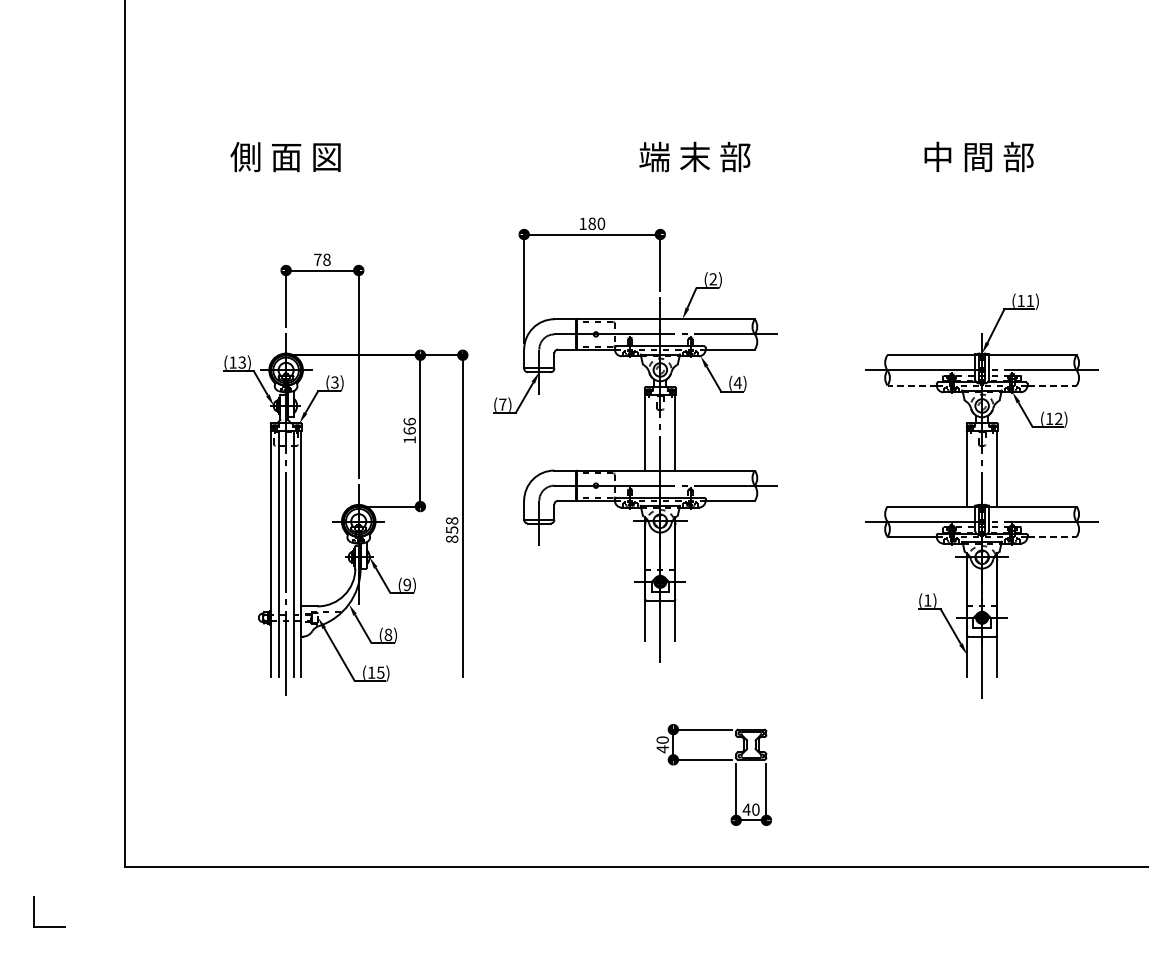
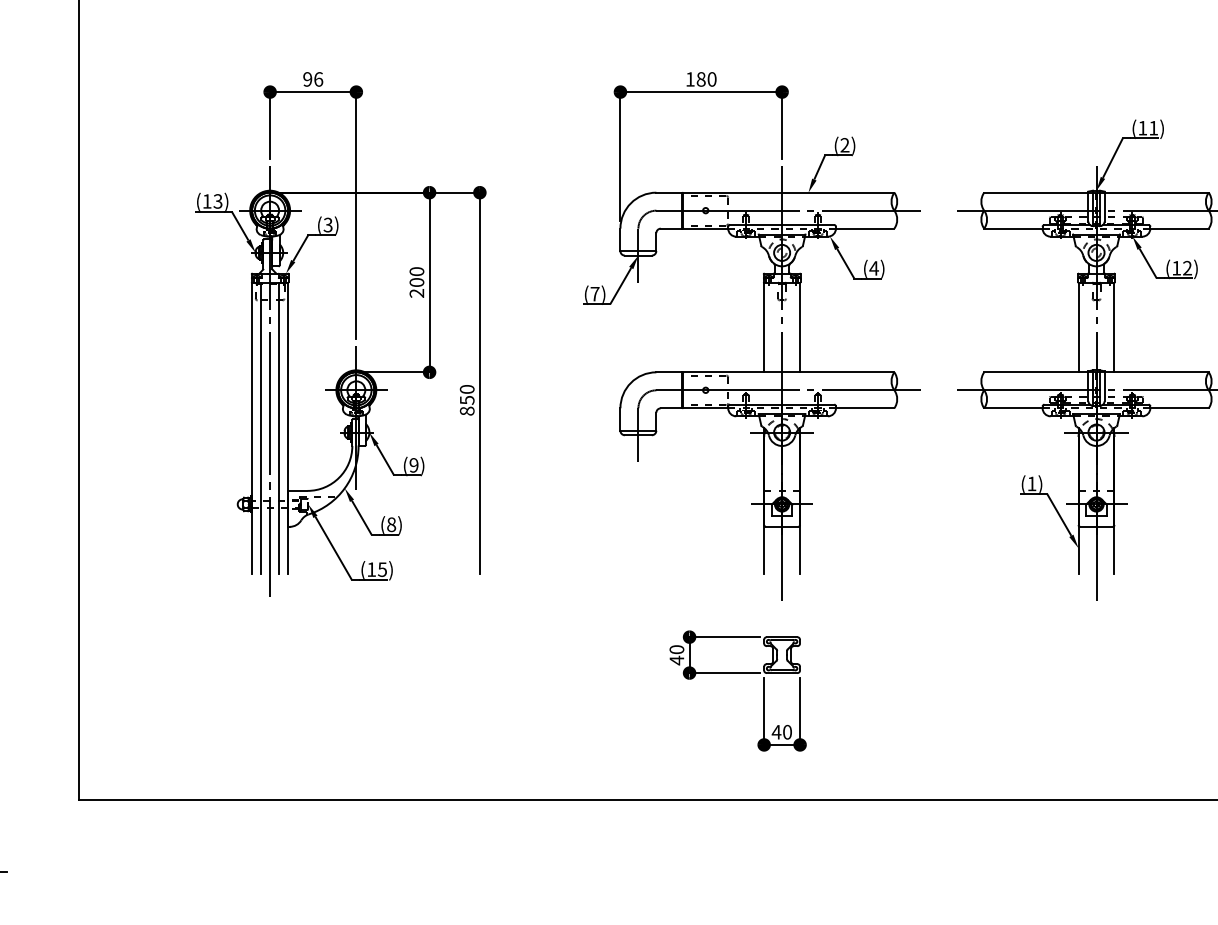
text: (322, 259) -> (313, 79), 78 -> 96
line: (912, 385) -> (1013, 228), dashed -> solid
line: (1052, 385) -> (1180, 228), dashed -> solid
text: (409, 430) -> (416, 282), 166 -> 200
part: (644, 439) -> (763, 335), moved
text: (452, 520) -> (467, 388), 858 -> 850
line: (1052, 536) -> (1180, 407), dashed -> solid
part: (714, 760) -> (738, 673), moved

